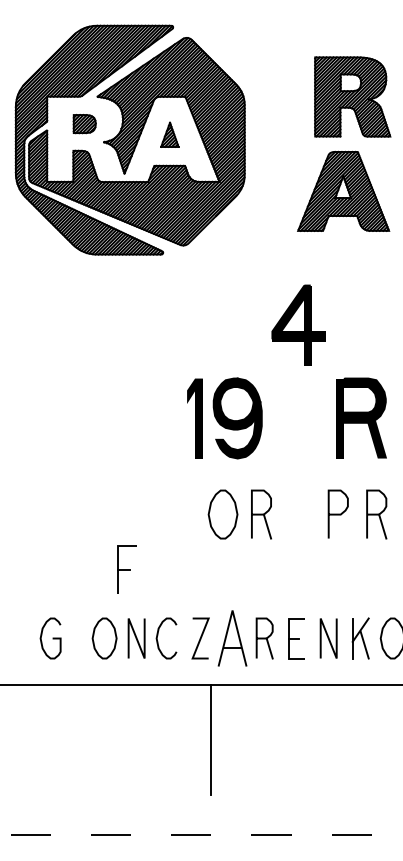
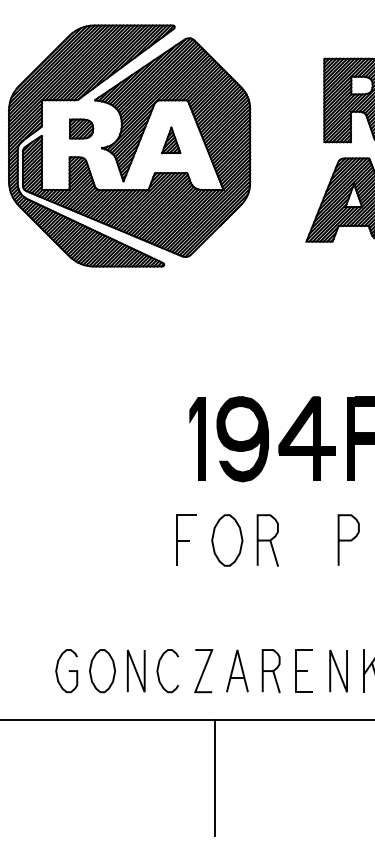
part: (298, 324) -> (306, 438), moved
part: (126, 569) -> (185, 540), moved
curve: (52, 638) -> (68, 671), moved
part: (232, 638) -> (237, 671), size x0.71

